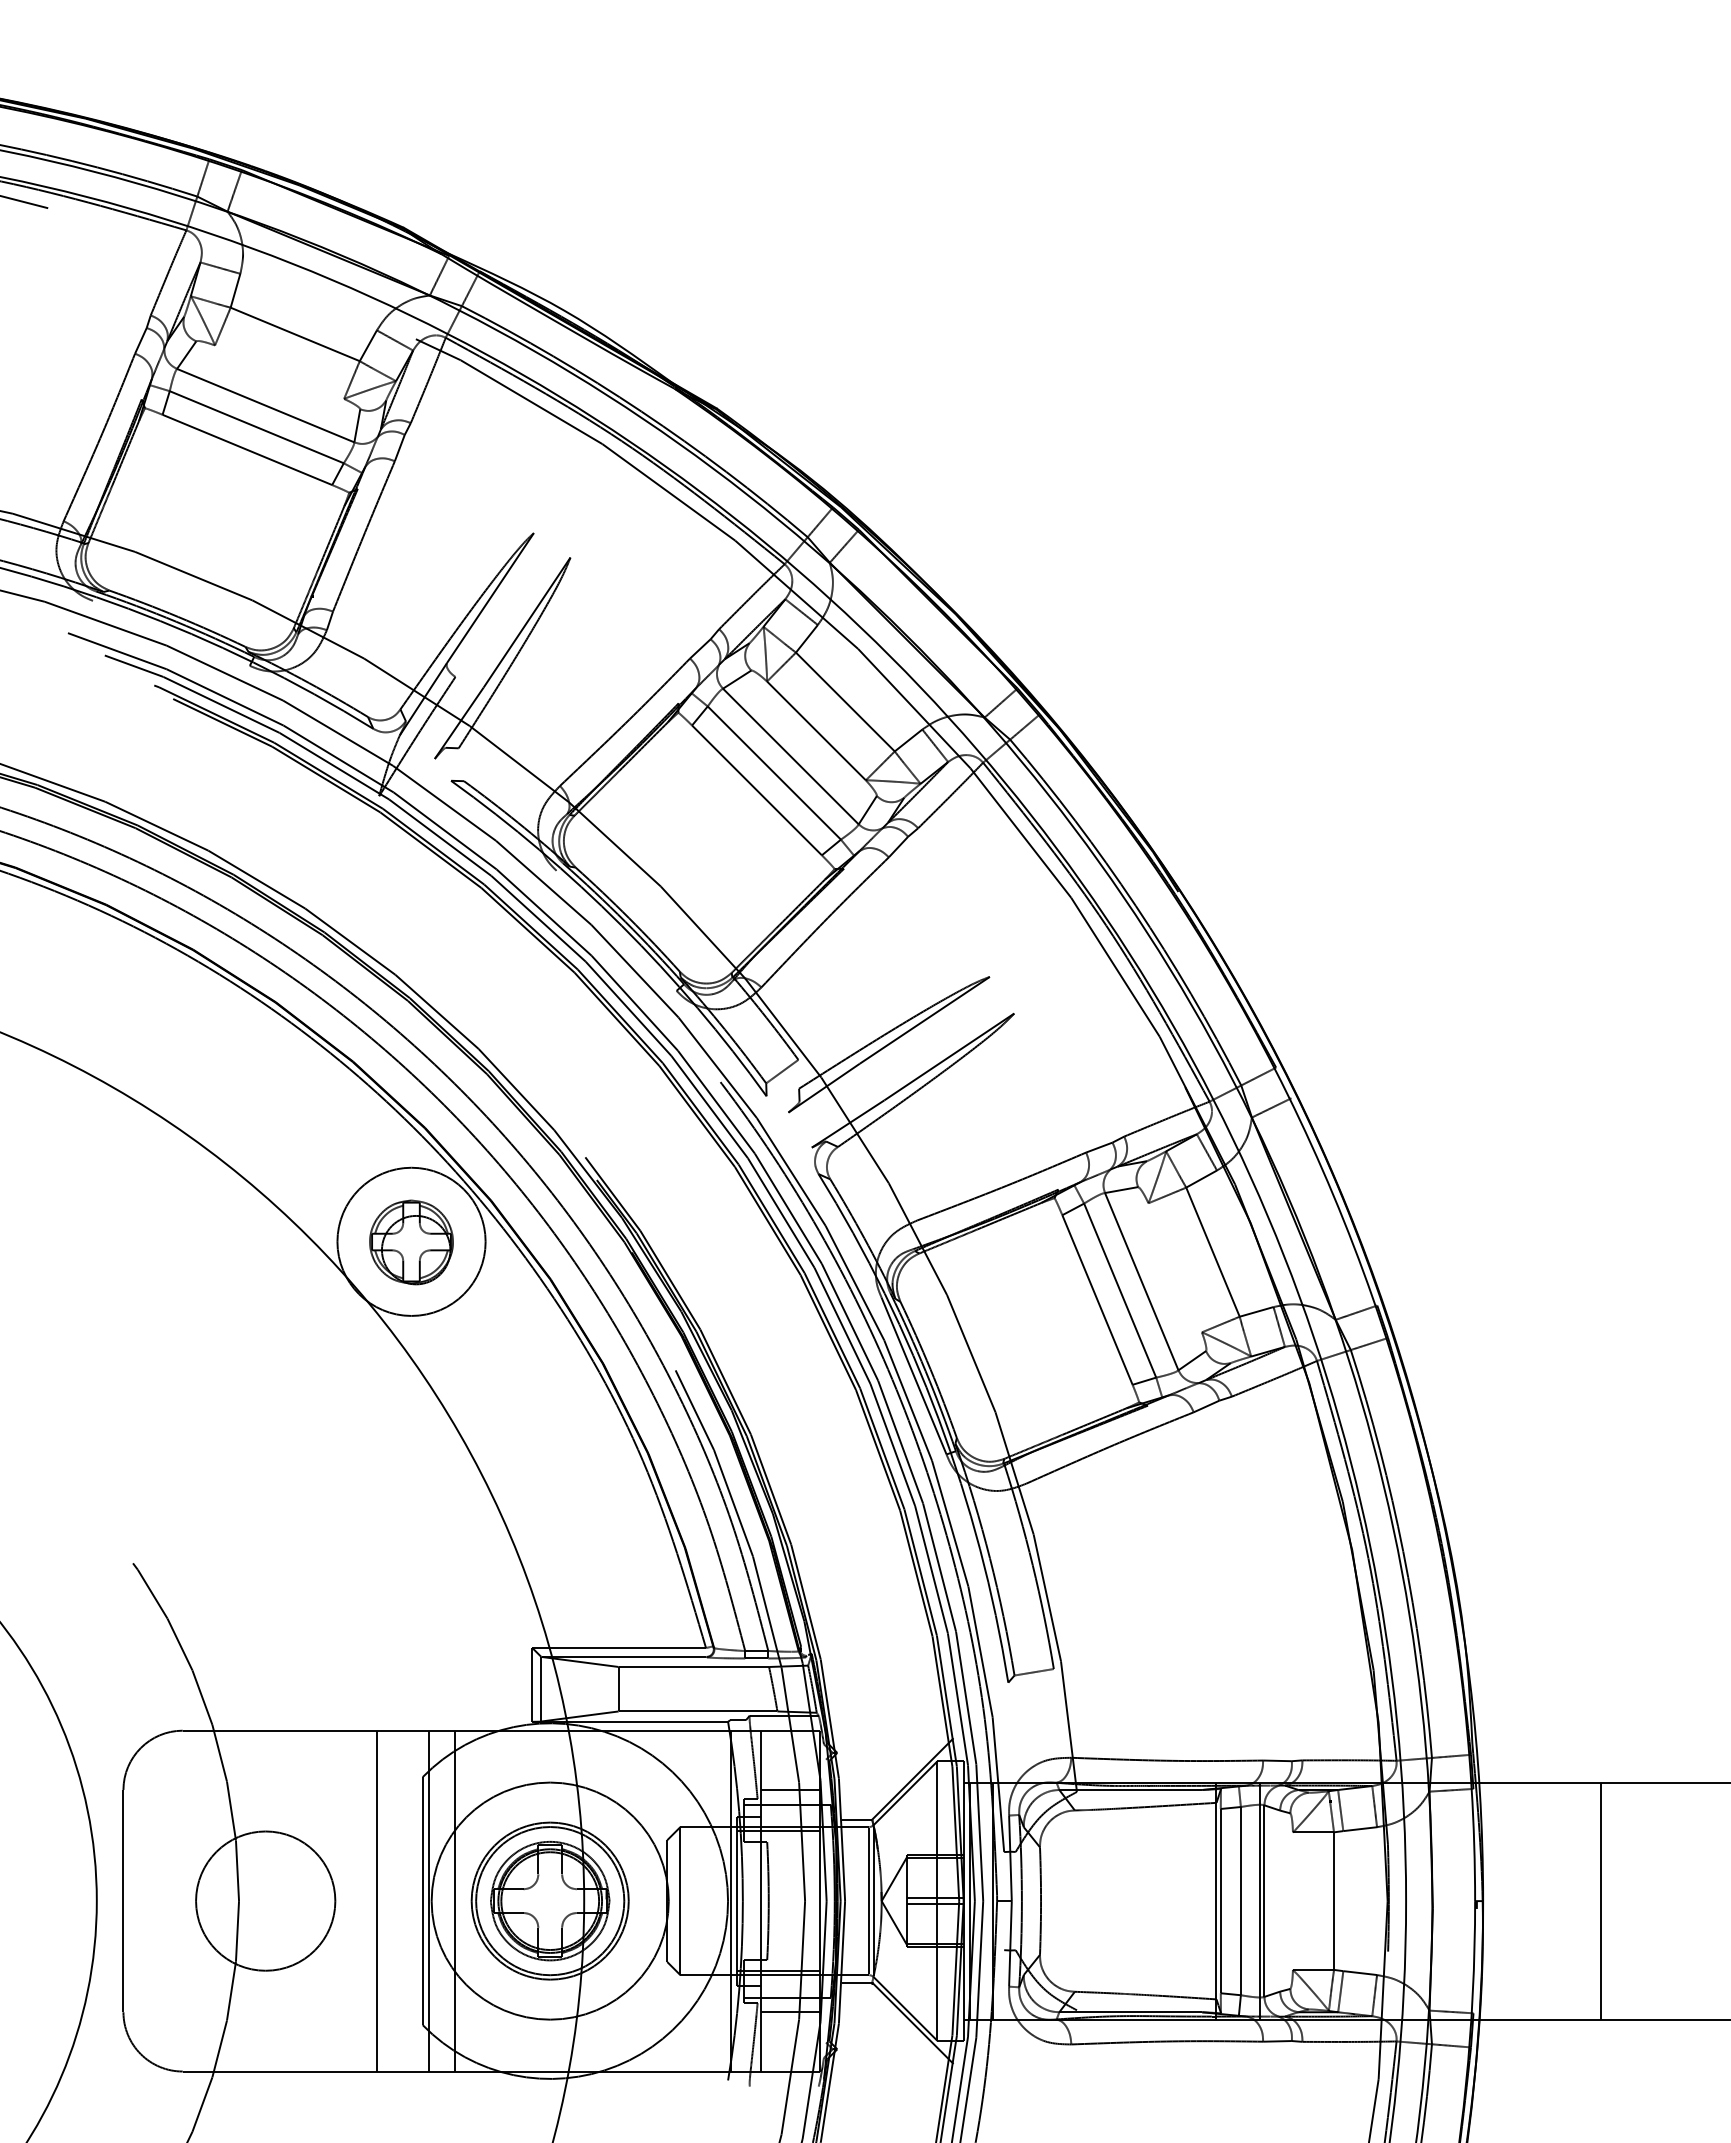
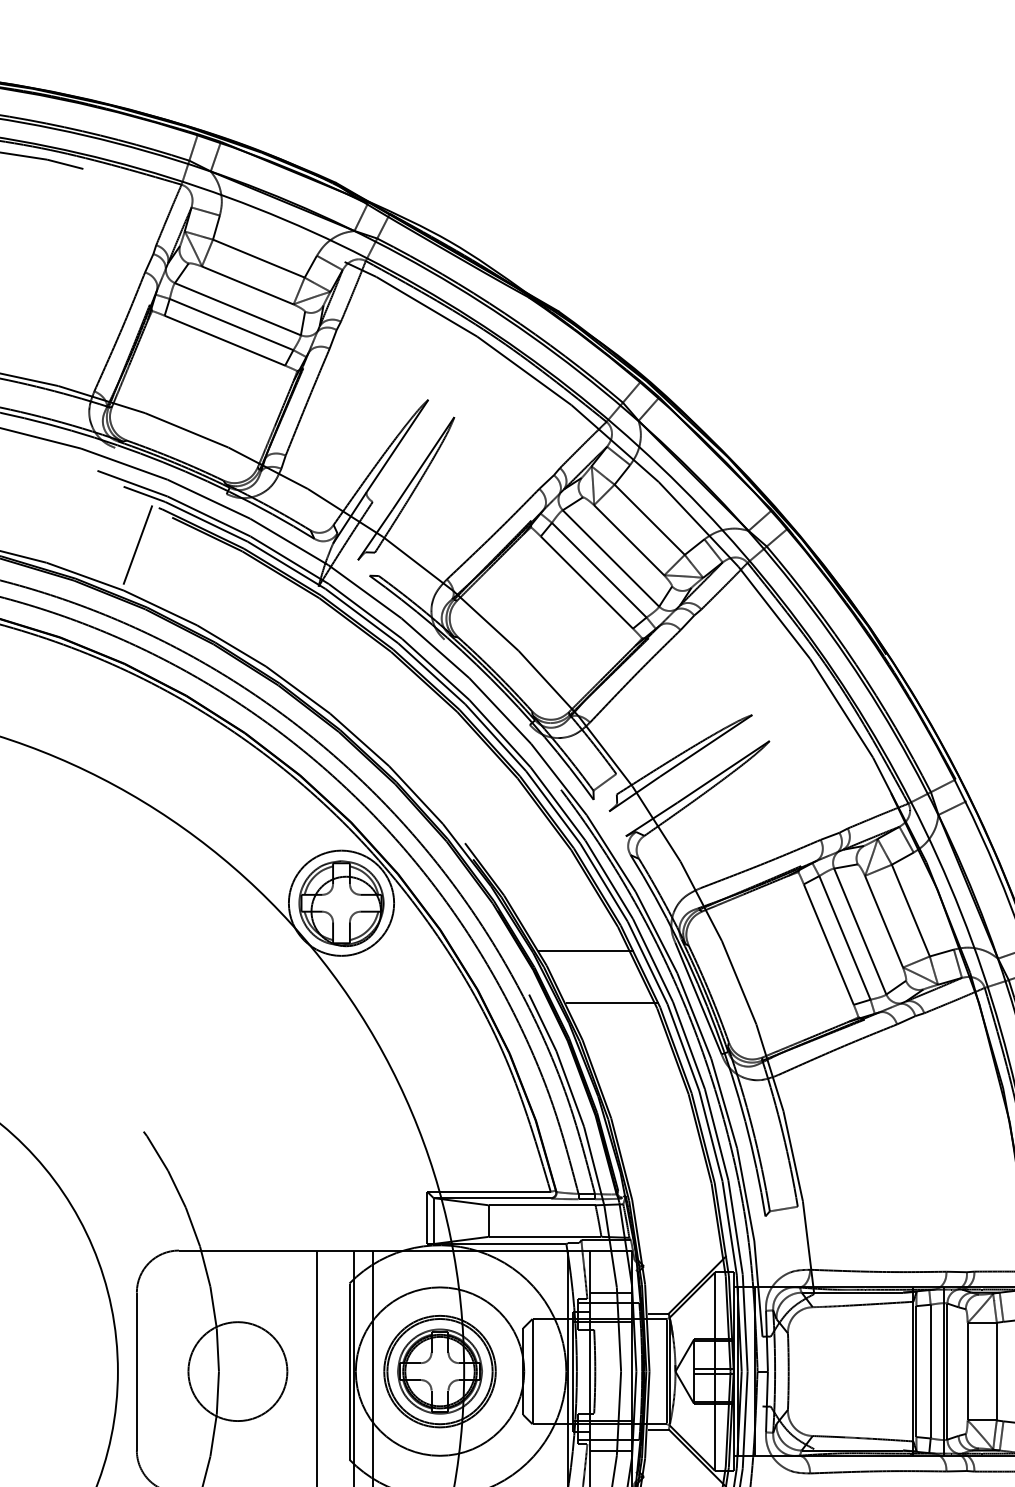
line: (279, 371) -> (247, 284), added
line: (124, 737) -> (137, 544), added
part: (411, 1242) -> (341, 903), size x1.43
line: (1174, 1267) -> (883, 921), added
line: (755, 1308) -> (585, 950), added
line: (792, 1382) -> (612, 1003), added
line: (1292, 1900) -> (967, 1371), added

